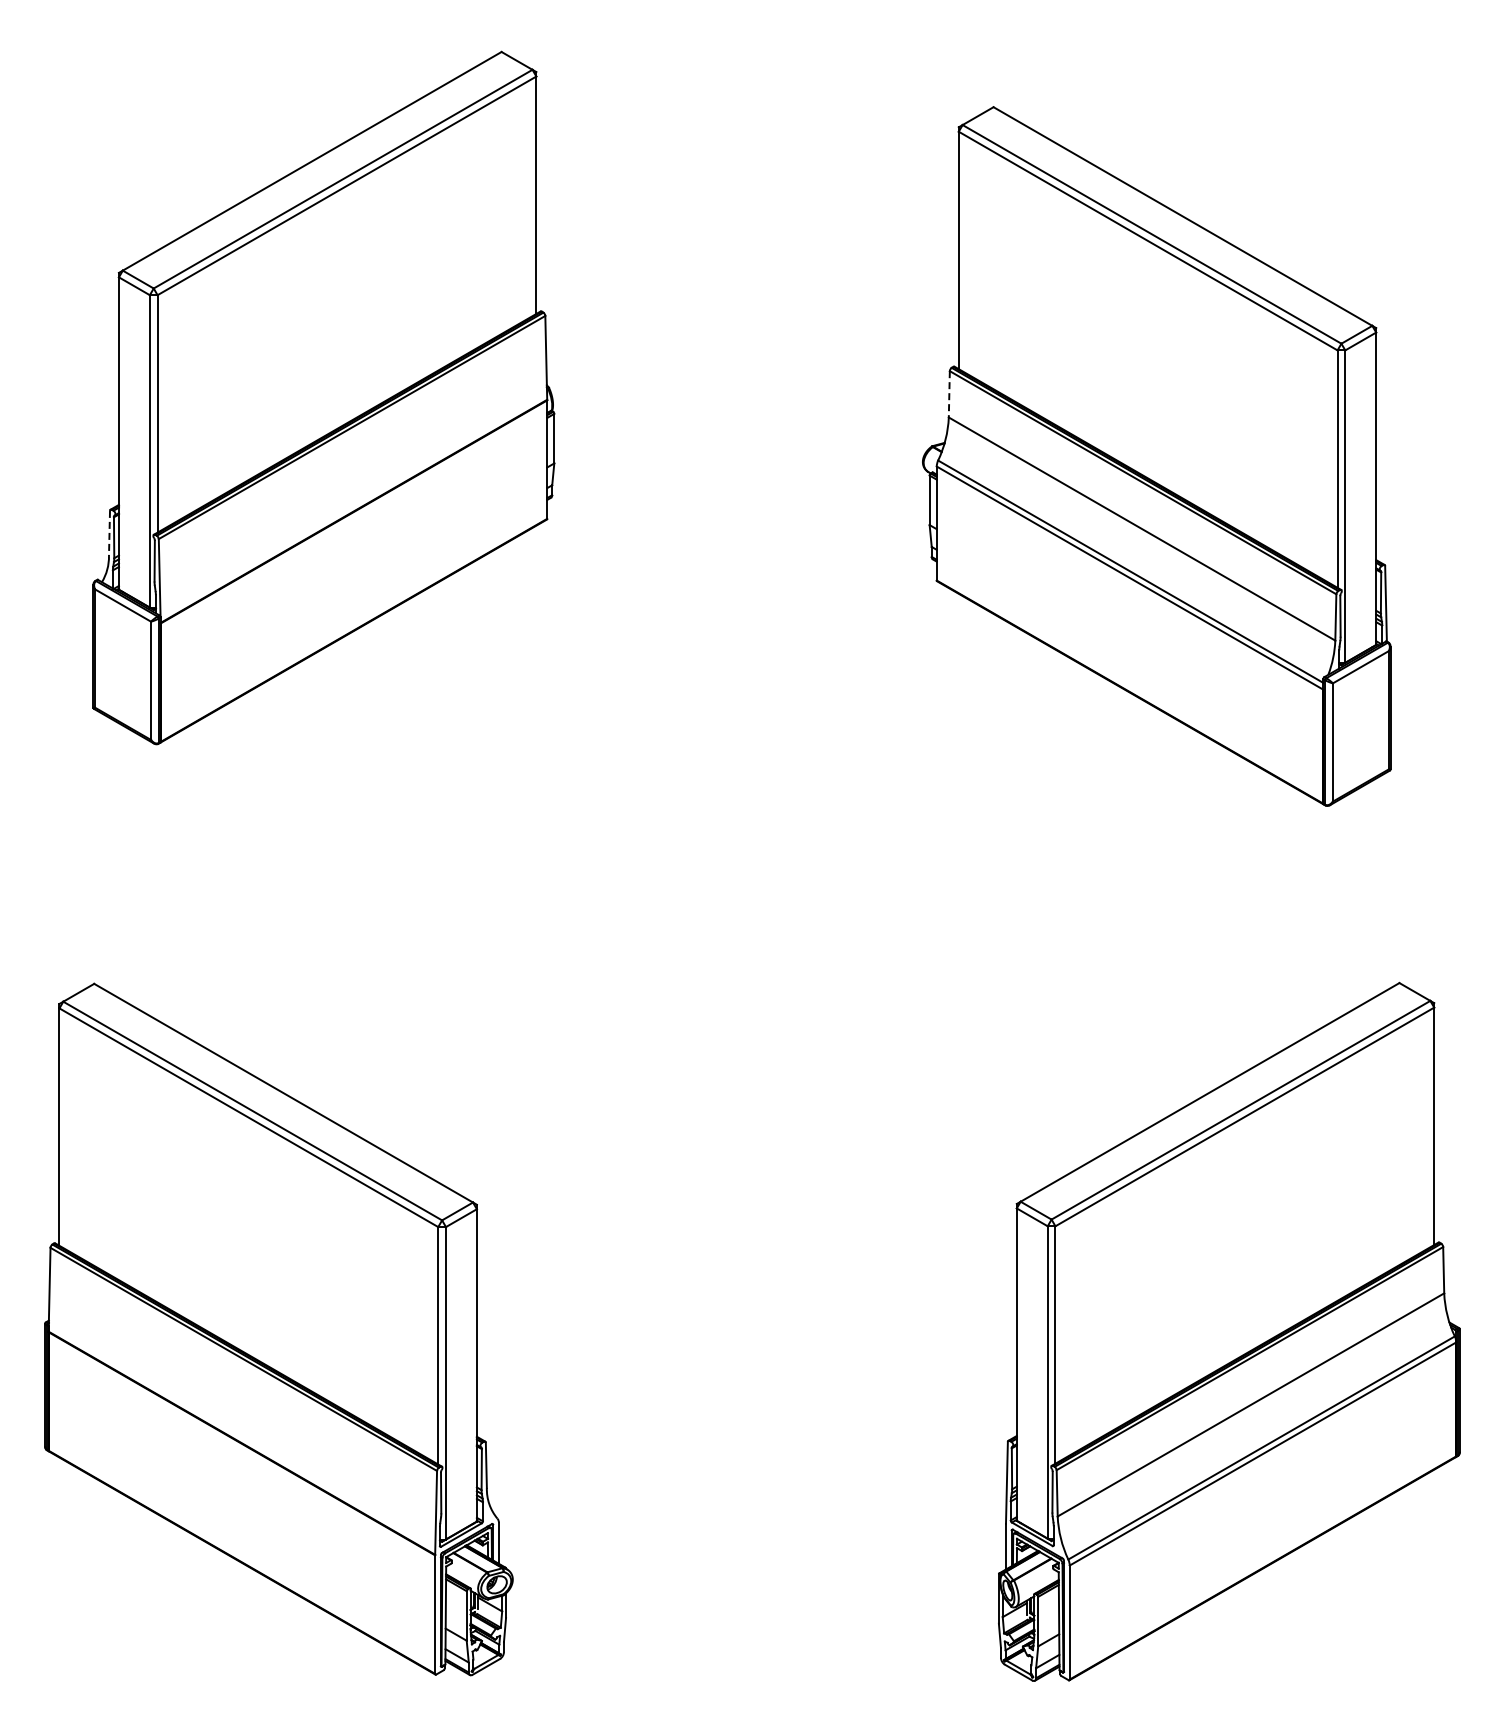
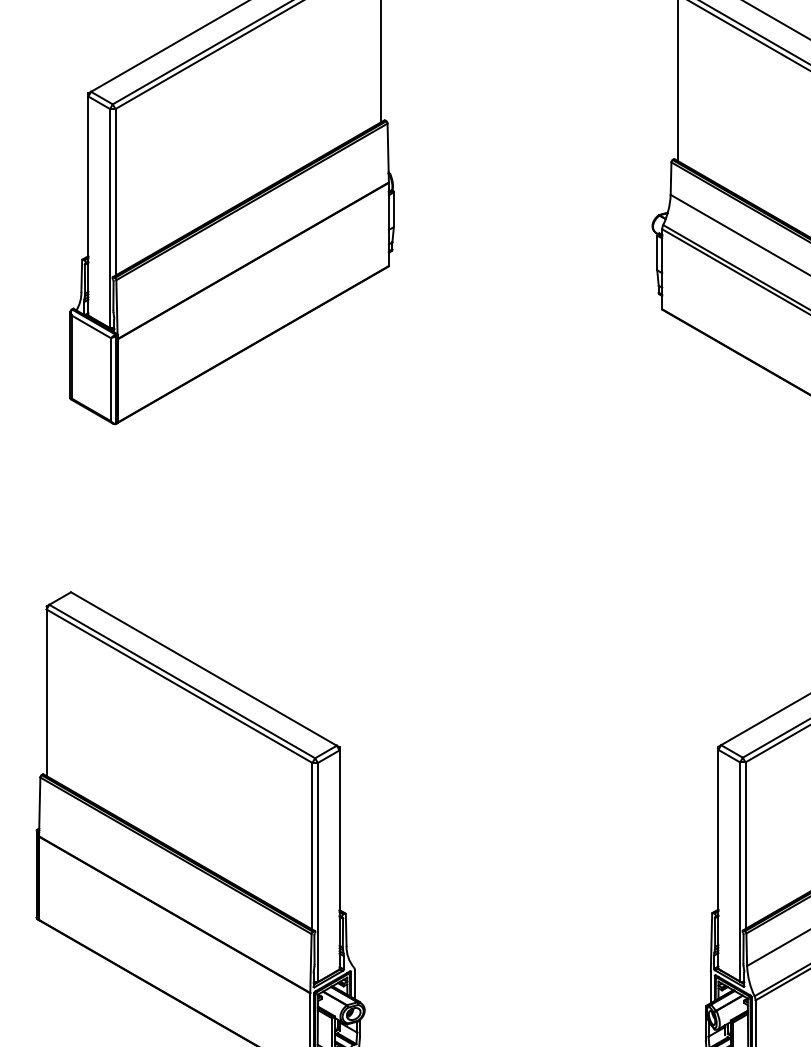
line: (949, 394) -> (671, 178), dashed -> solid
line: (109, 533) -> (81, 276), dashed -> solid

